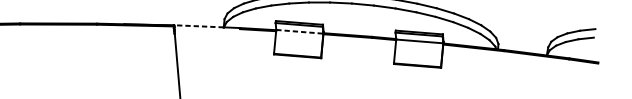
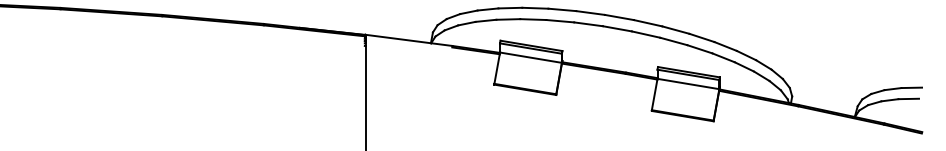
line: (198, 25) -> (397, 38), dashed -> solid
line: (300, 31) -> (531, 57), dashed -> solid

